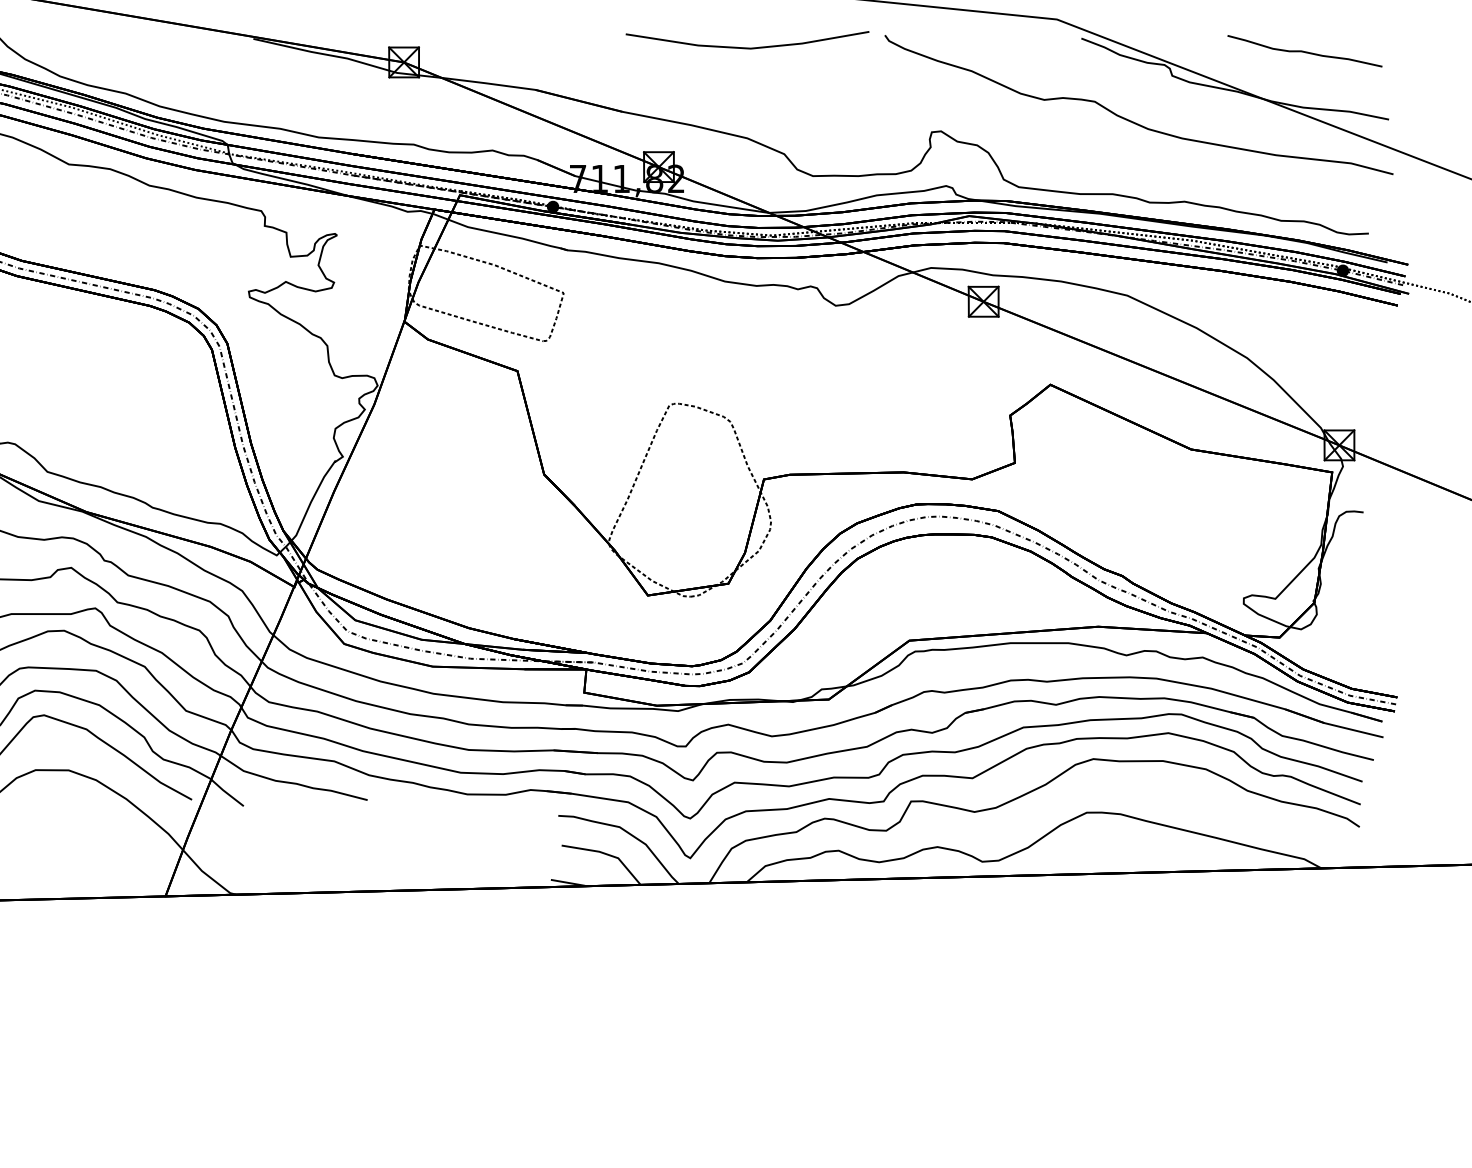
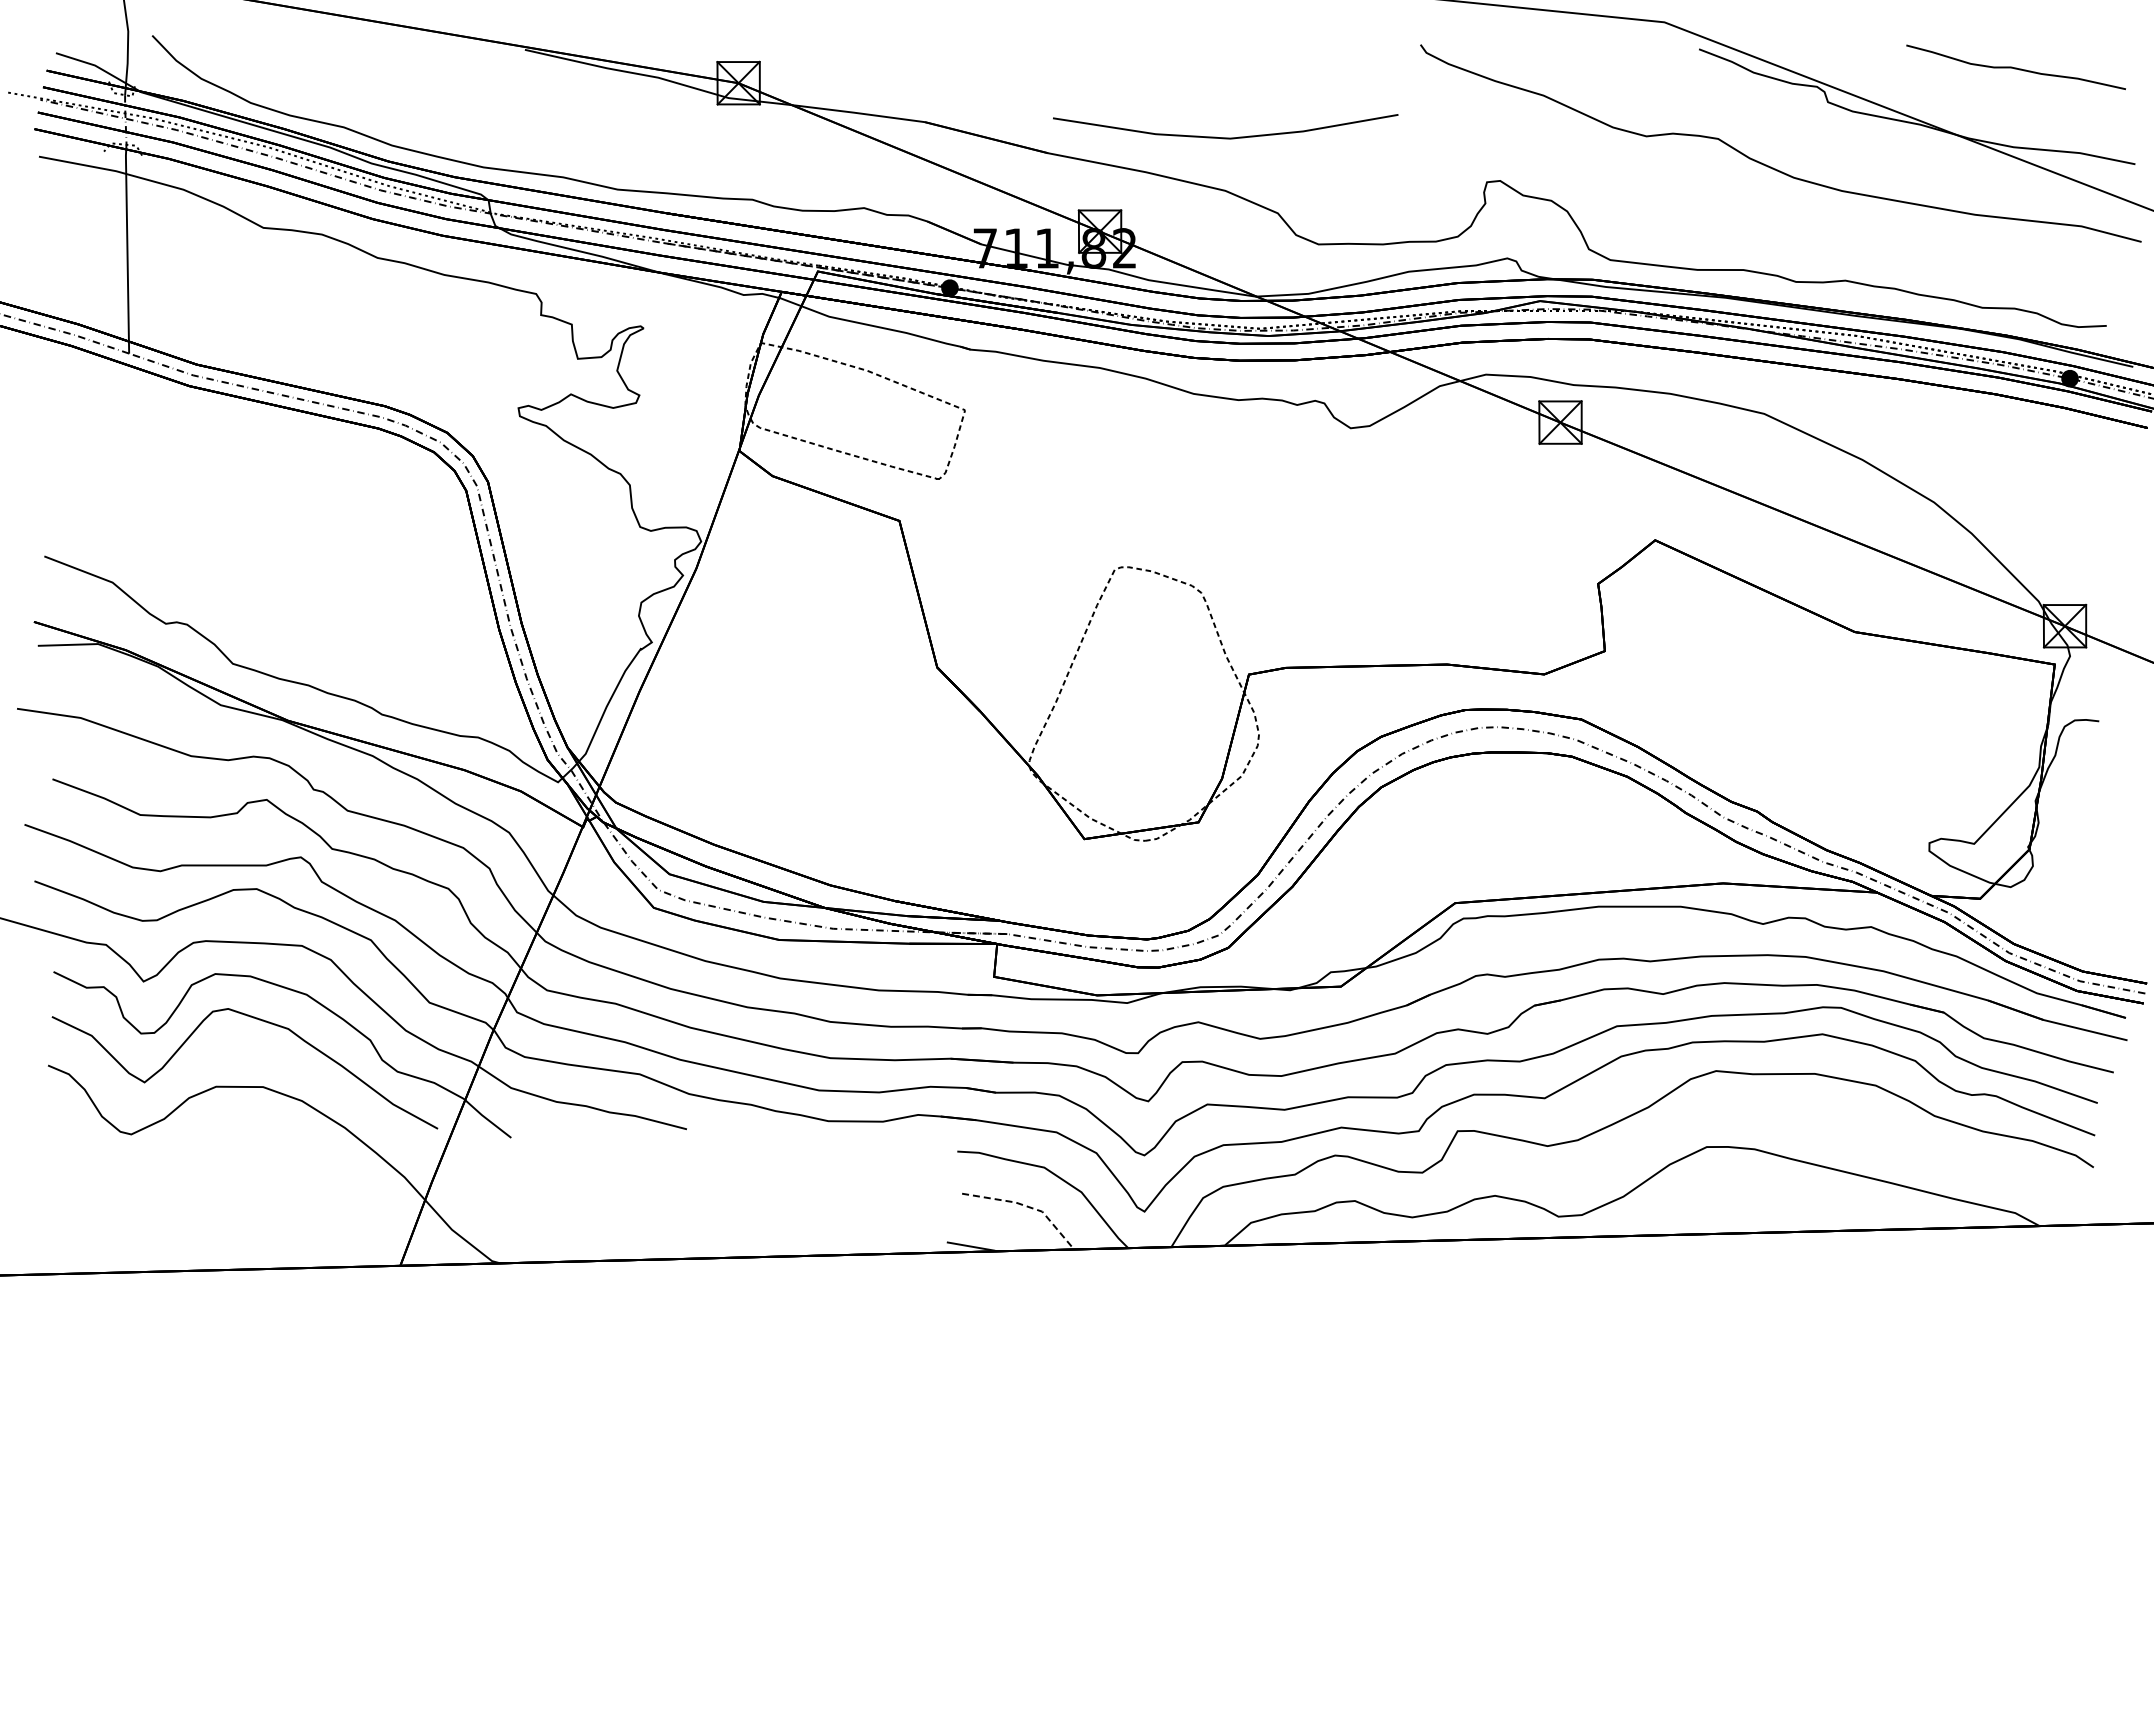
line: (747, 47) -> (1225, 137), moved
line: (607, 854) -> (1026, 1206), solid -> dashed

